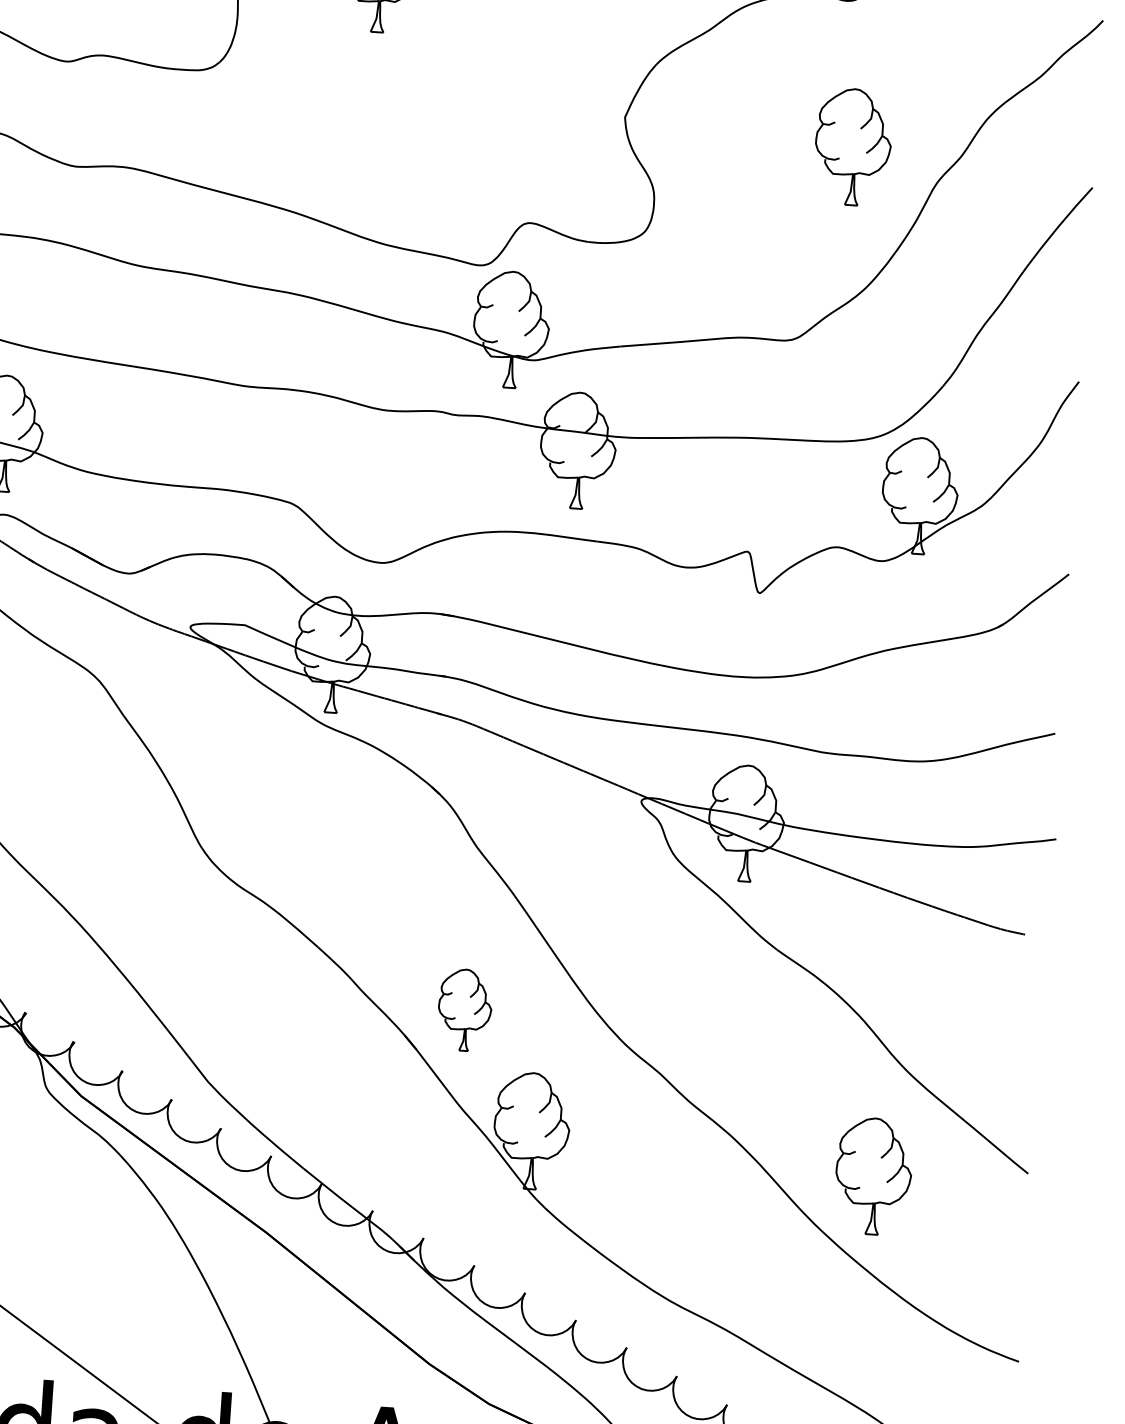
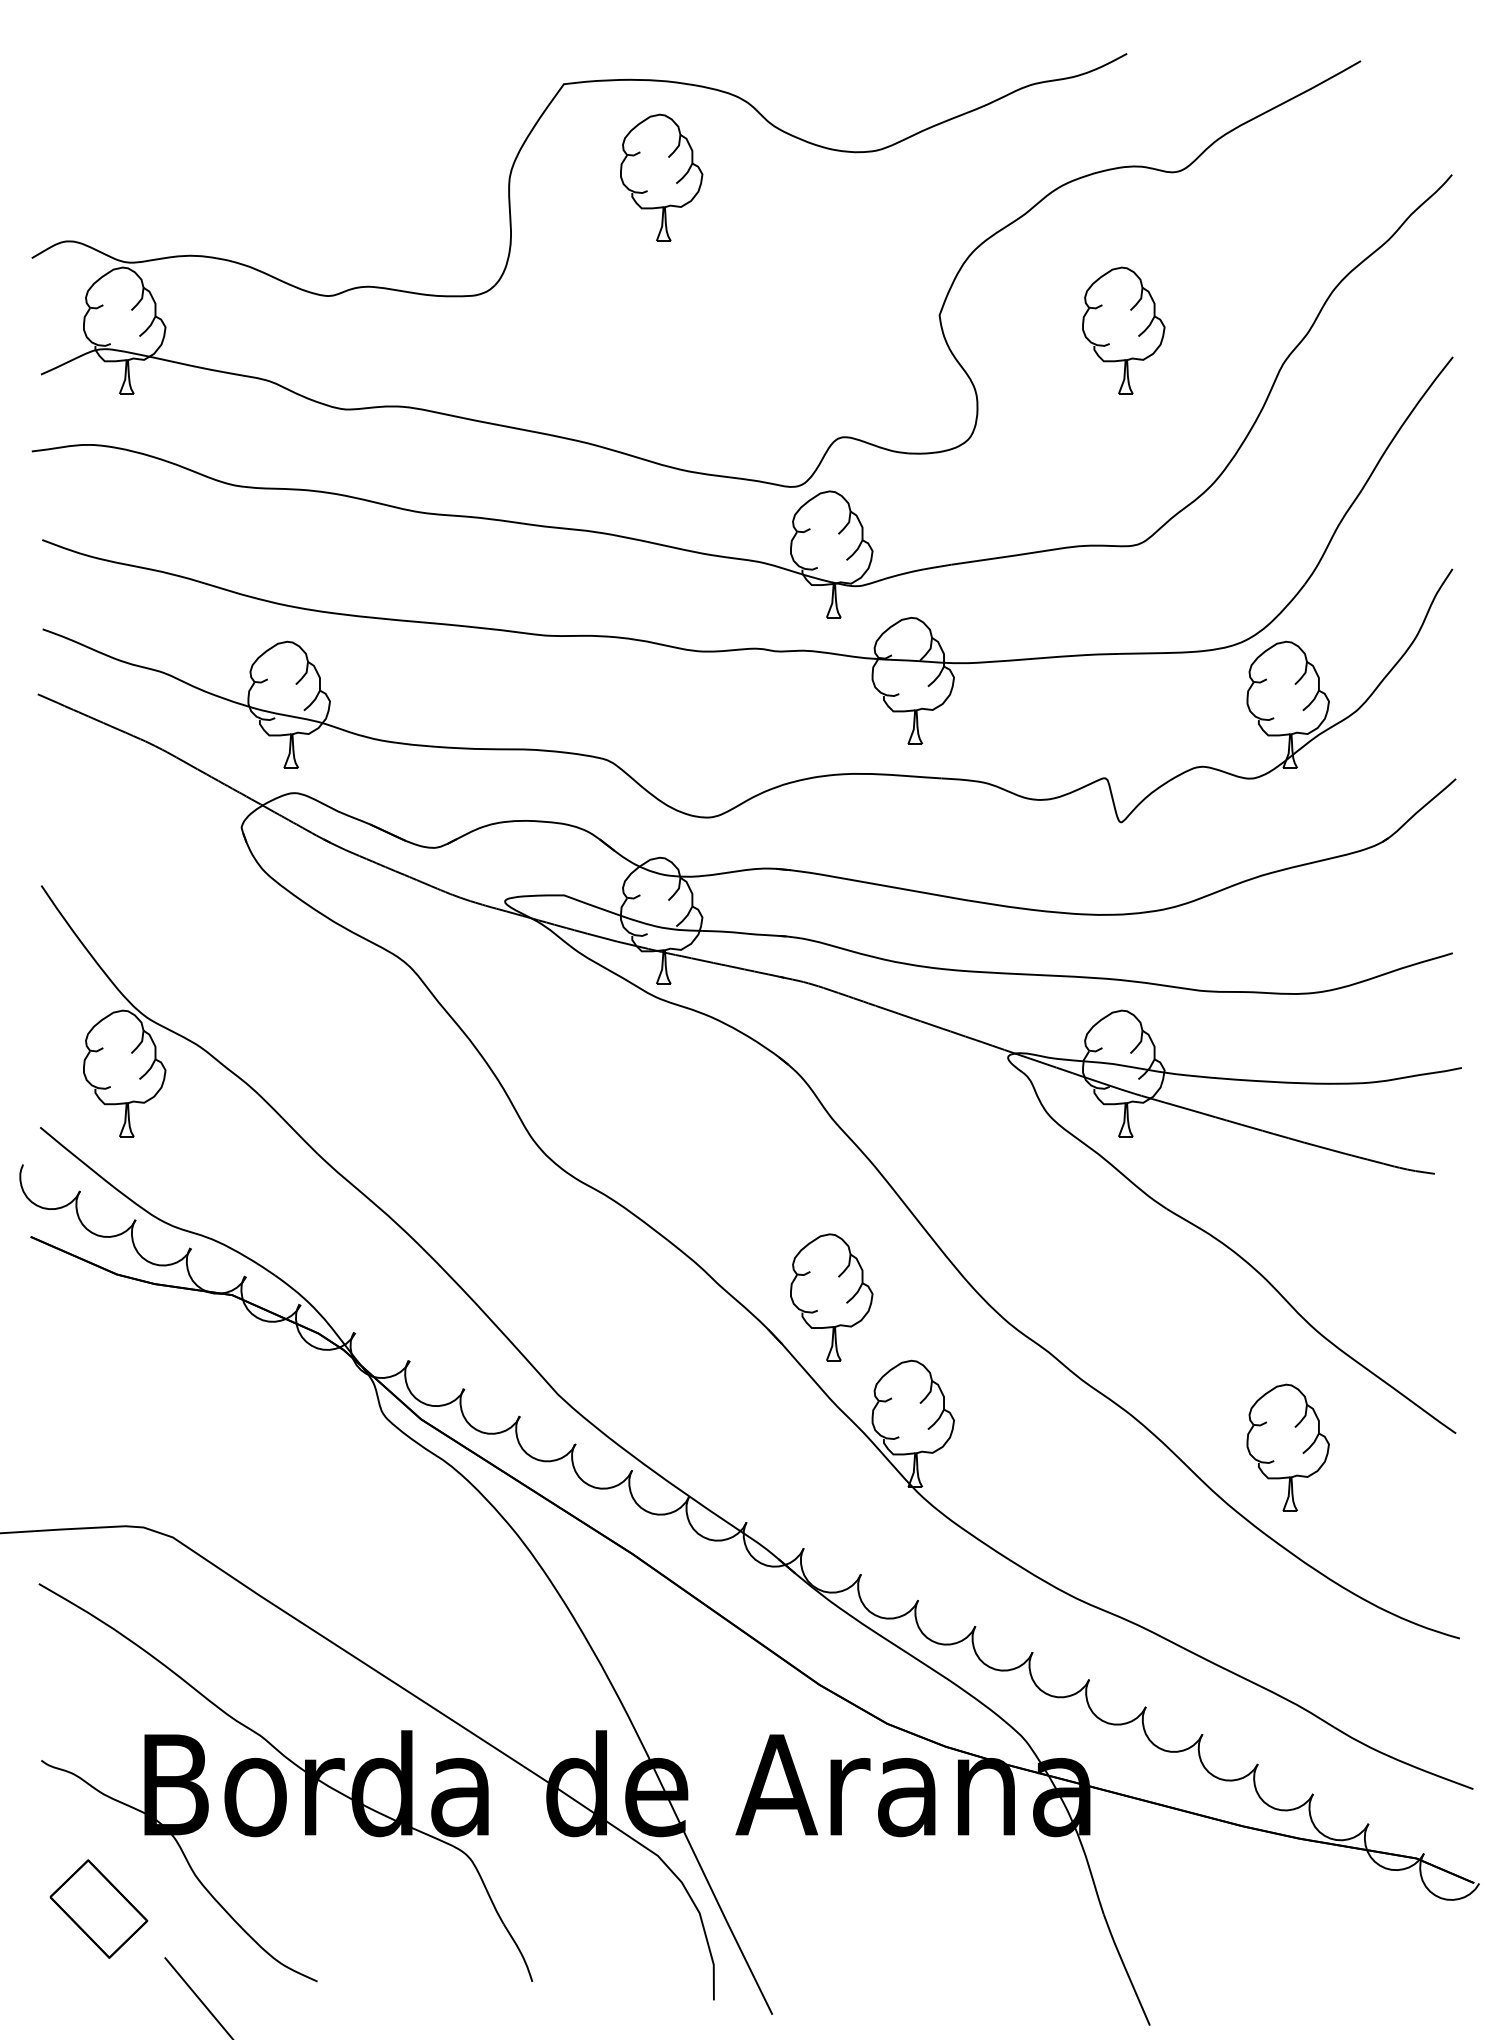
part: (852, 146) -> (1123, 330), moved
part: (464, 1010) -> (831, 1297), size x1.43

